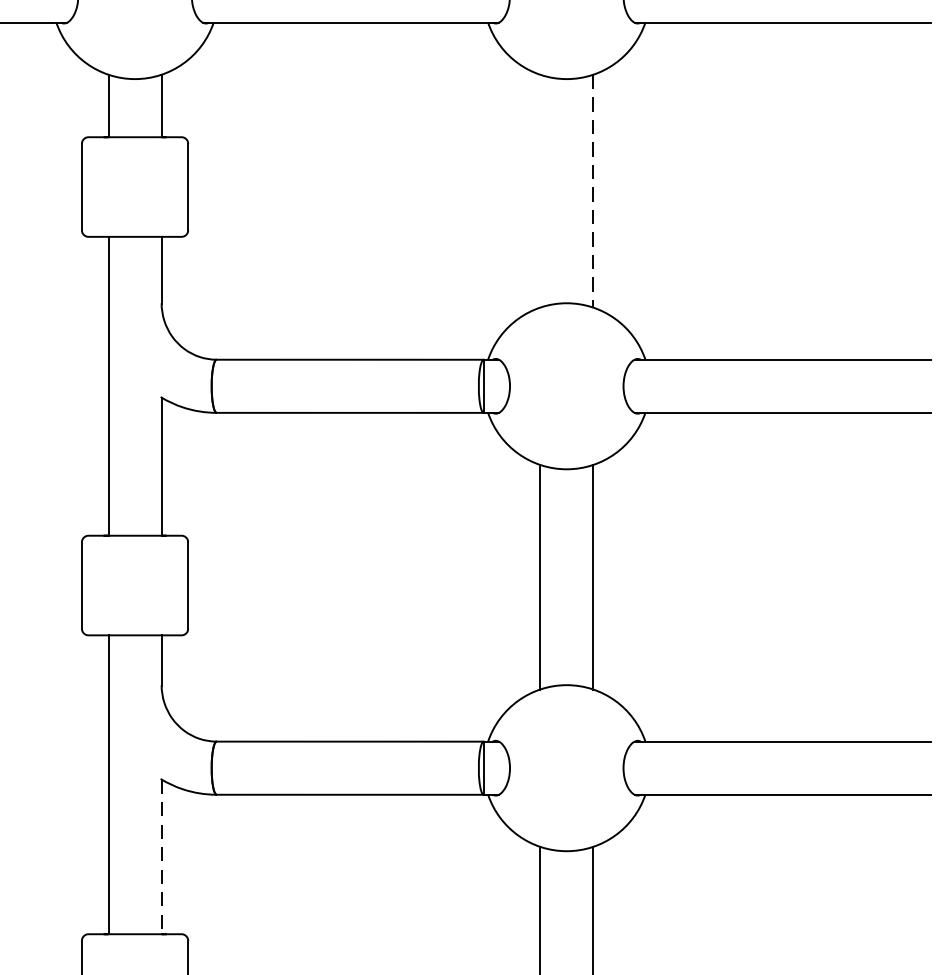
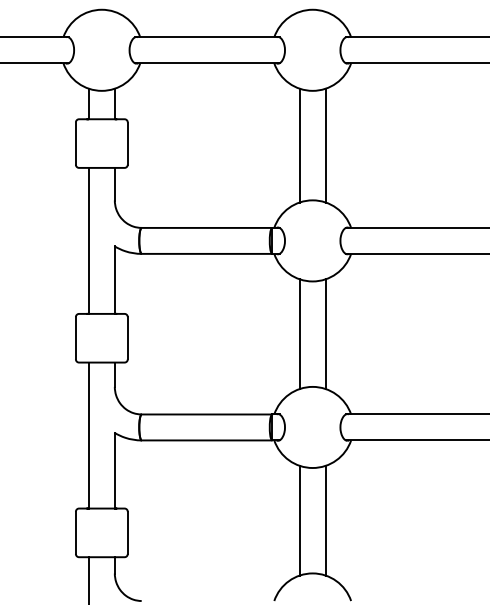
line: (539, 190) -> (299, 145), added
line: (592, 190) -> (325, 145), dashed -> solid
line: (160, 856) -> (114, 470), dashed -> solid

